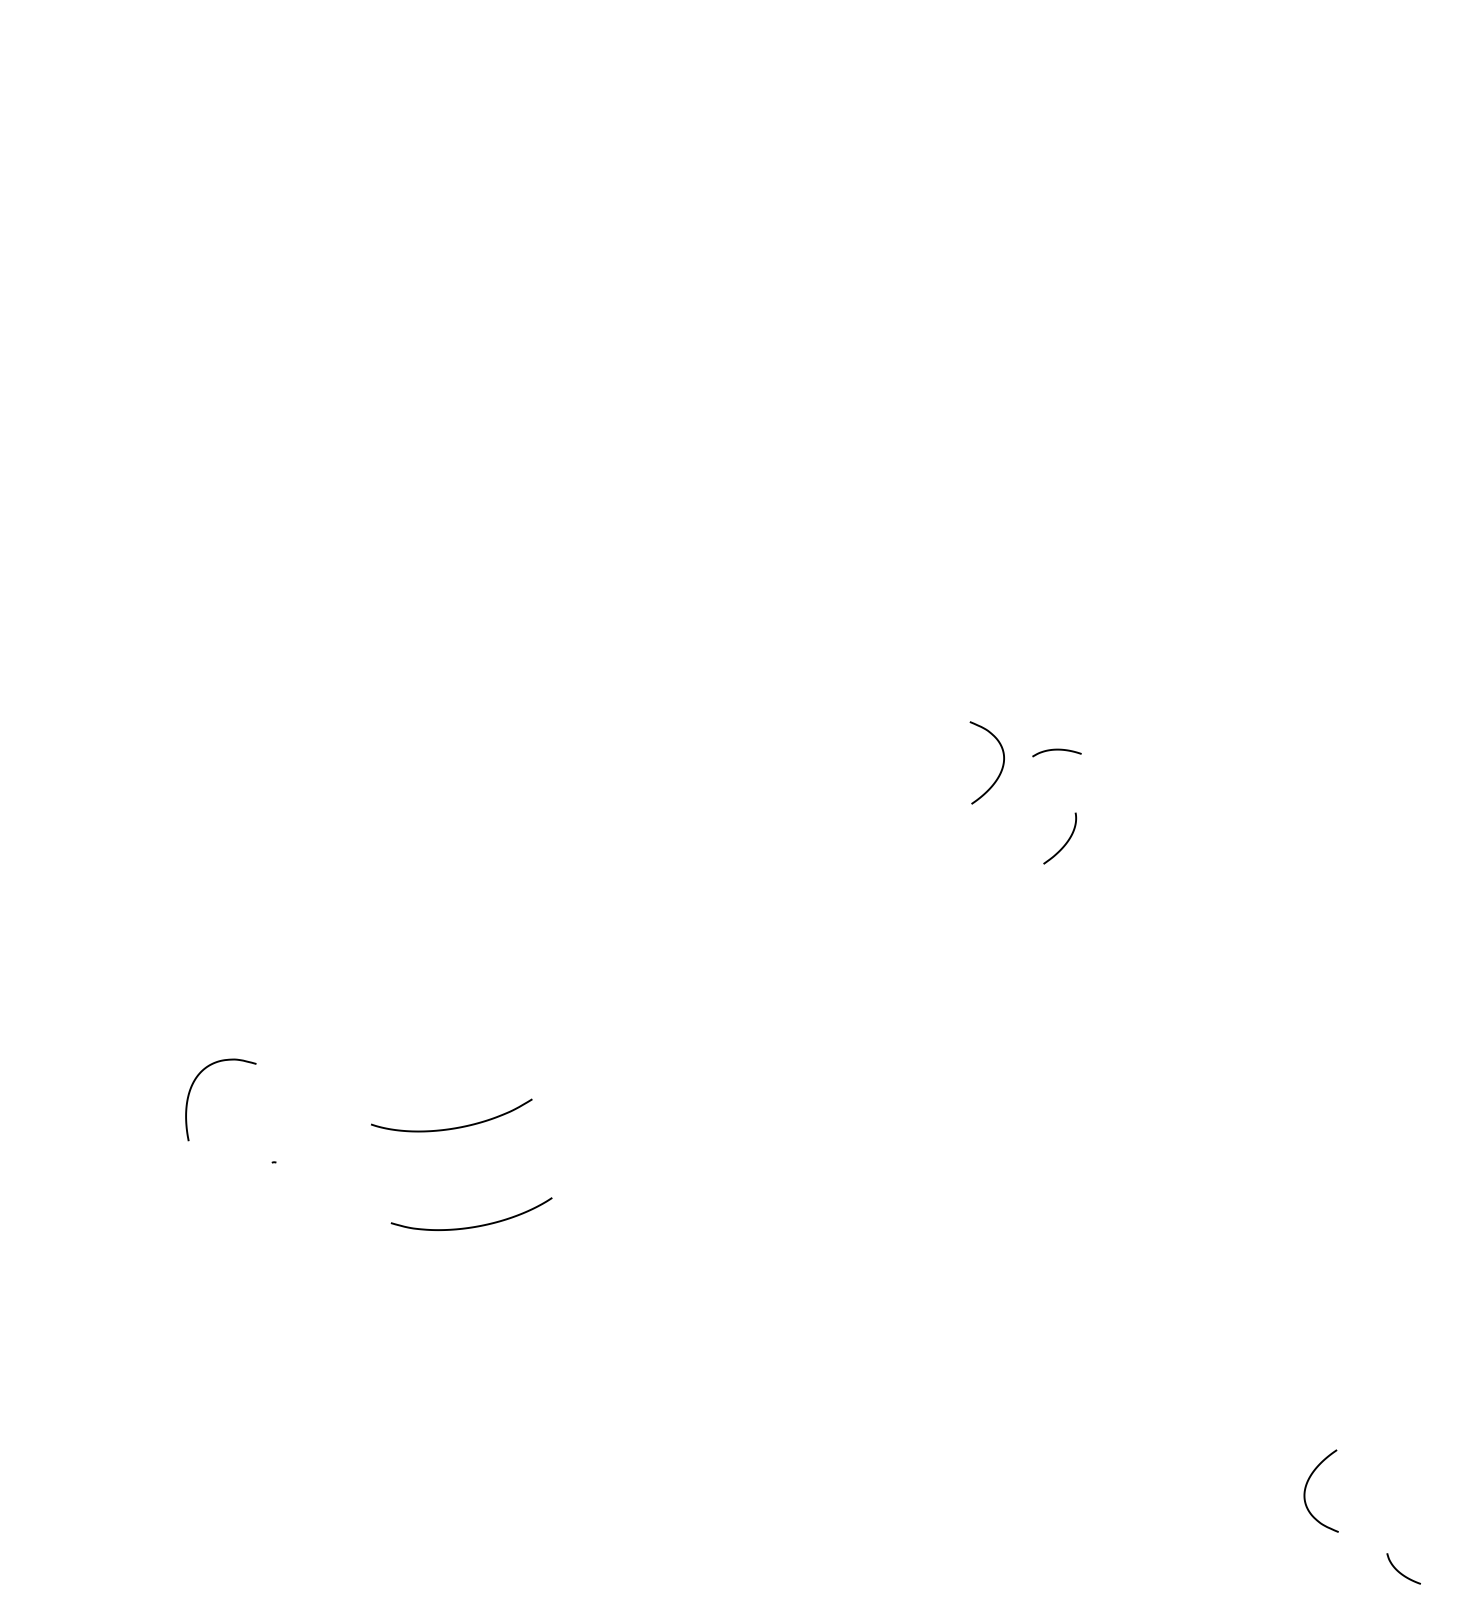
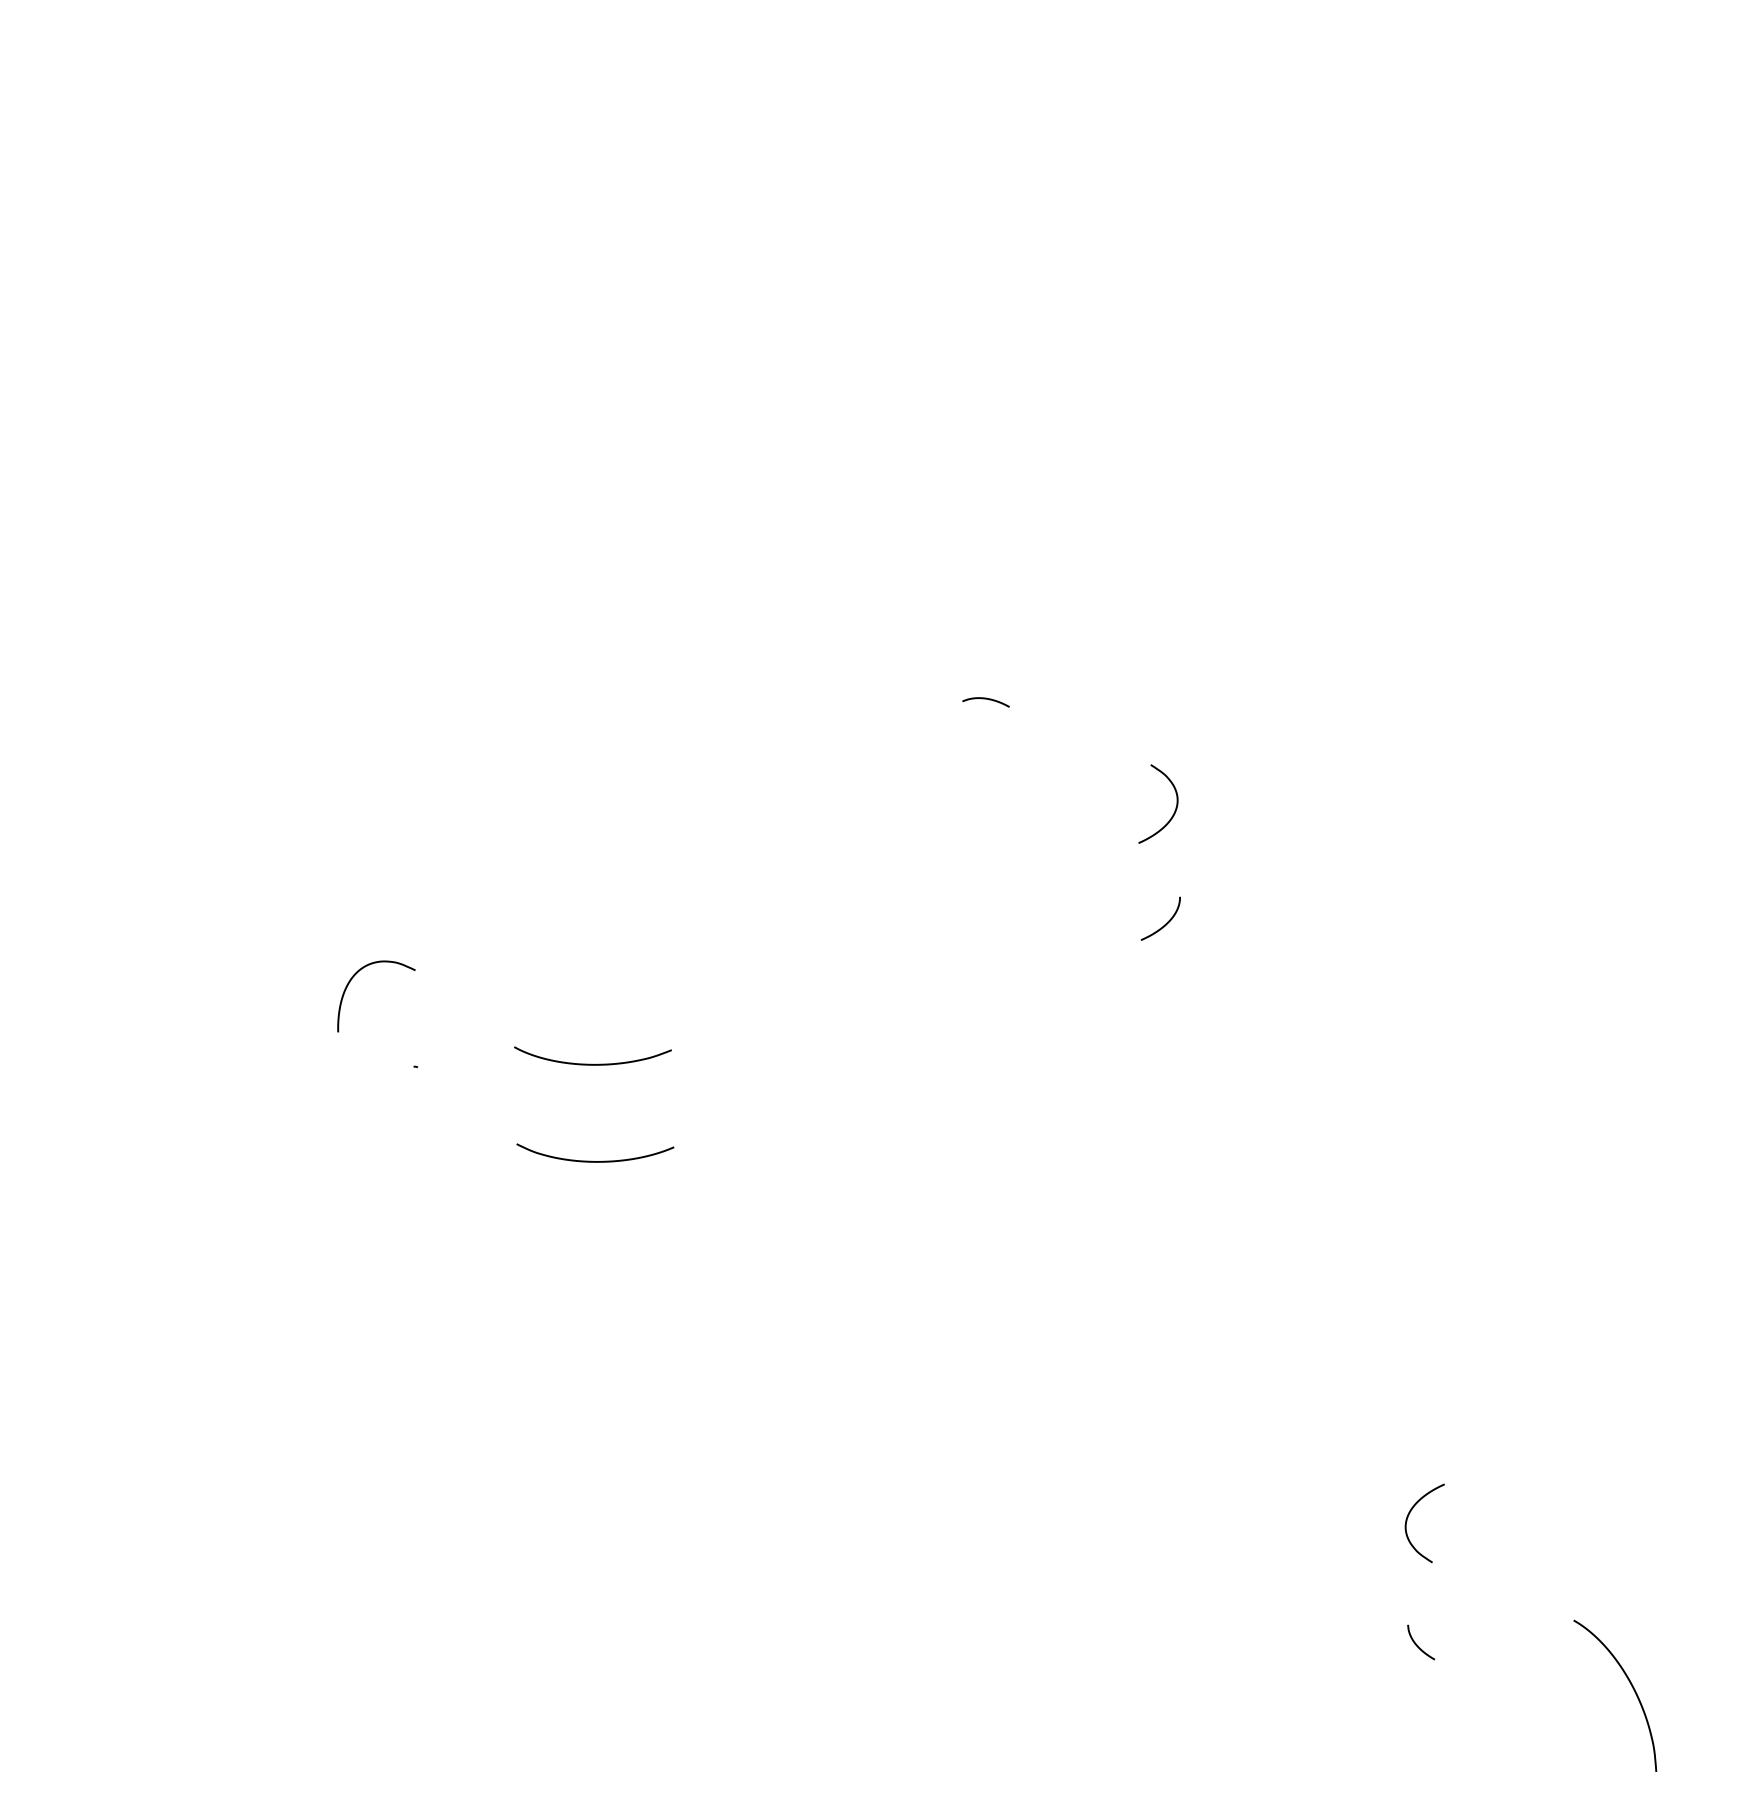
curve: (1055, 750) -> (985, 699), moved
curve: (1065, 842) -> (1165, 923), moved
curve: (1306, 1488) -> (1409, 1515), moved

